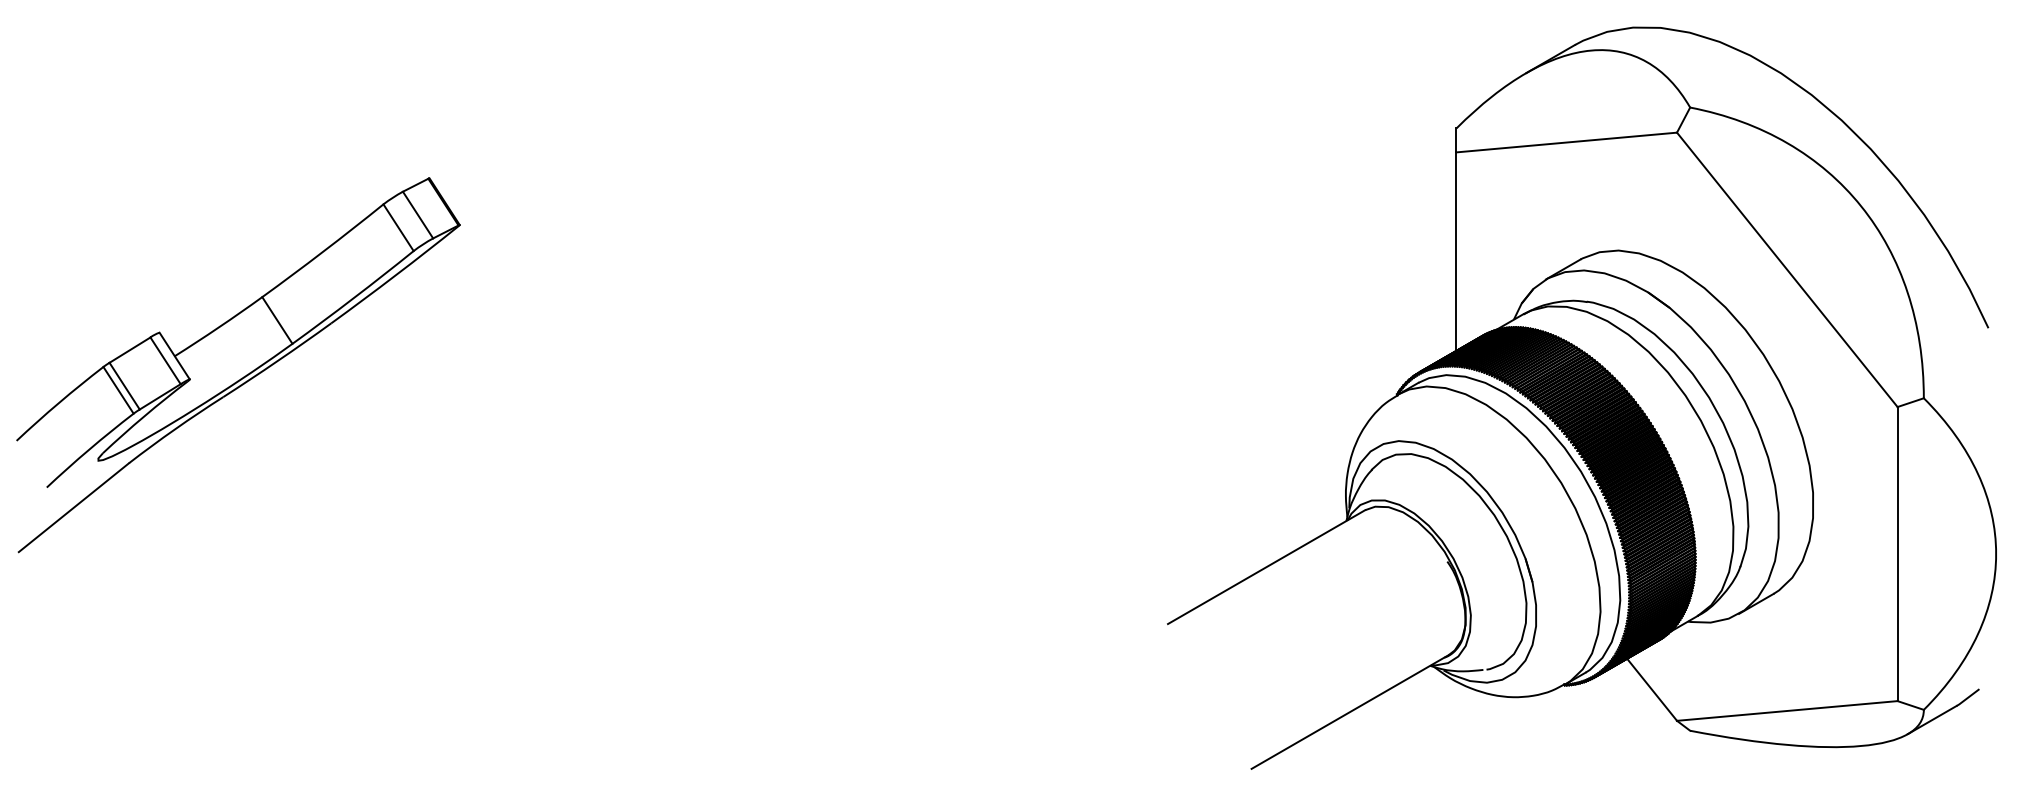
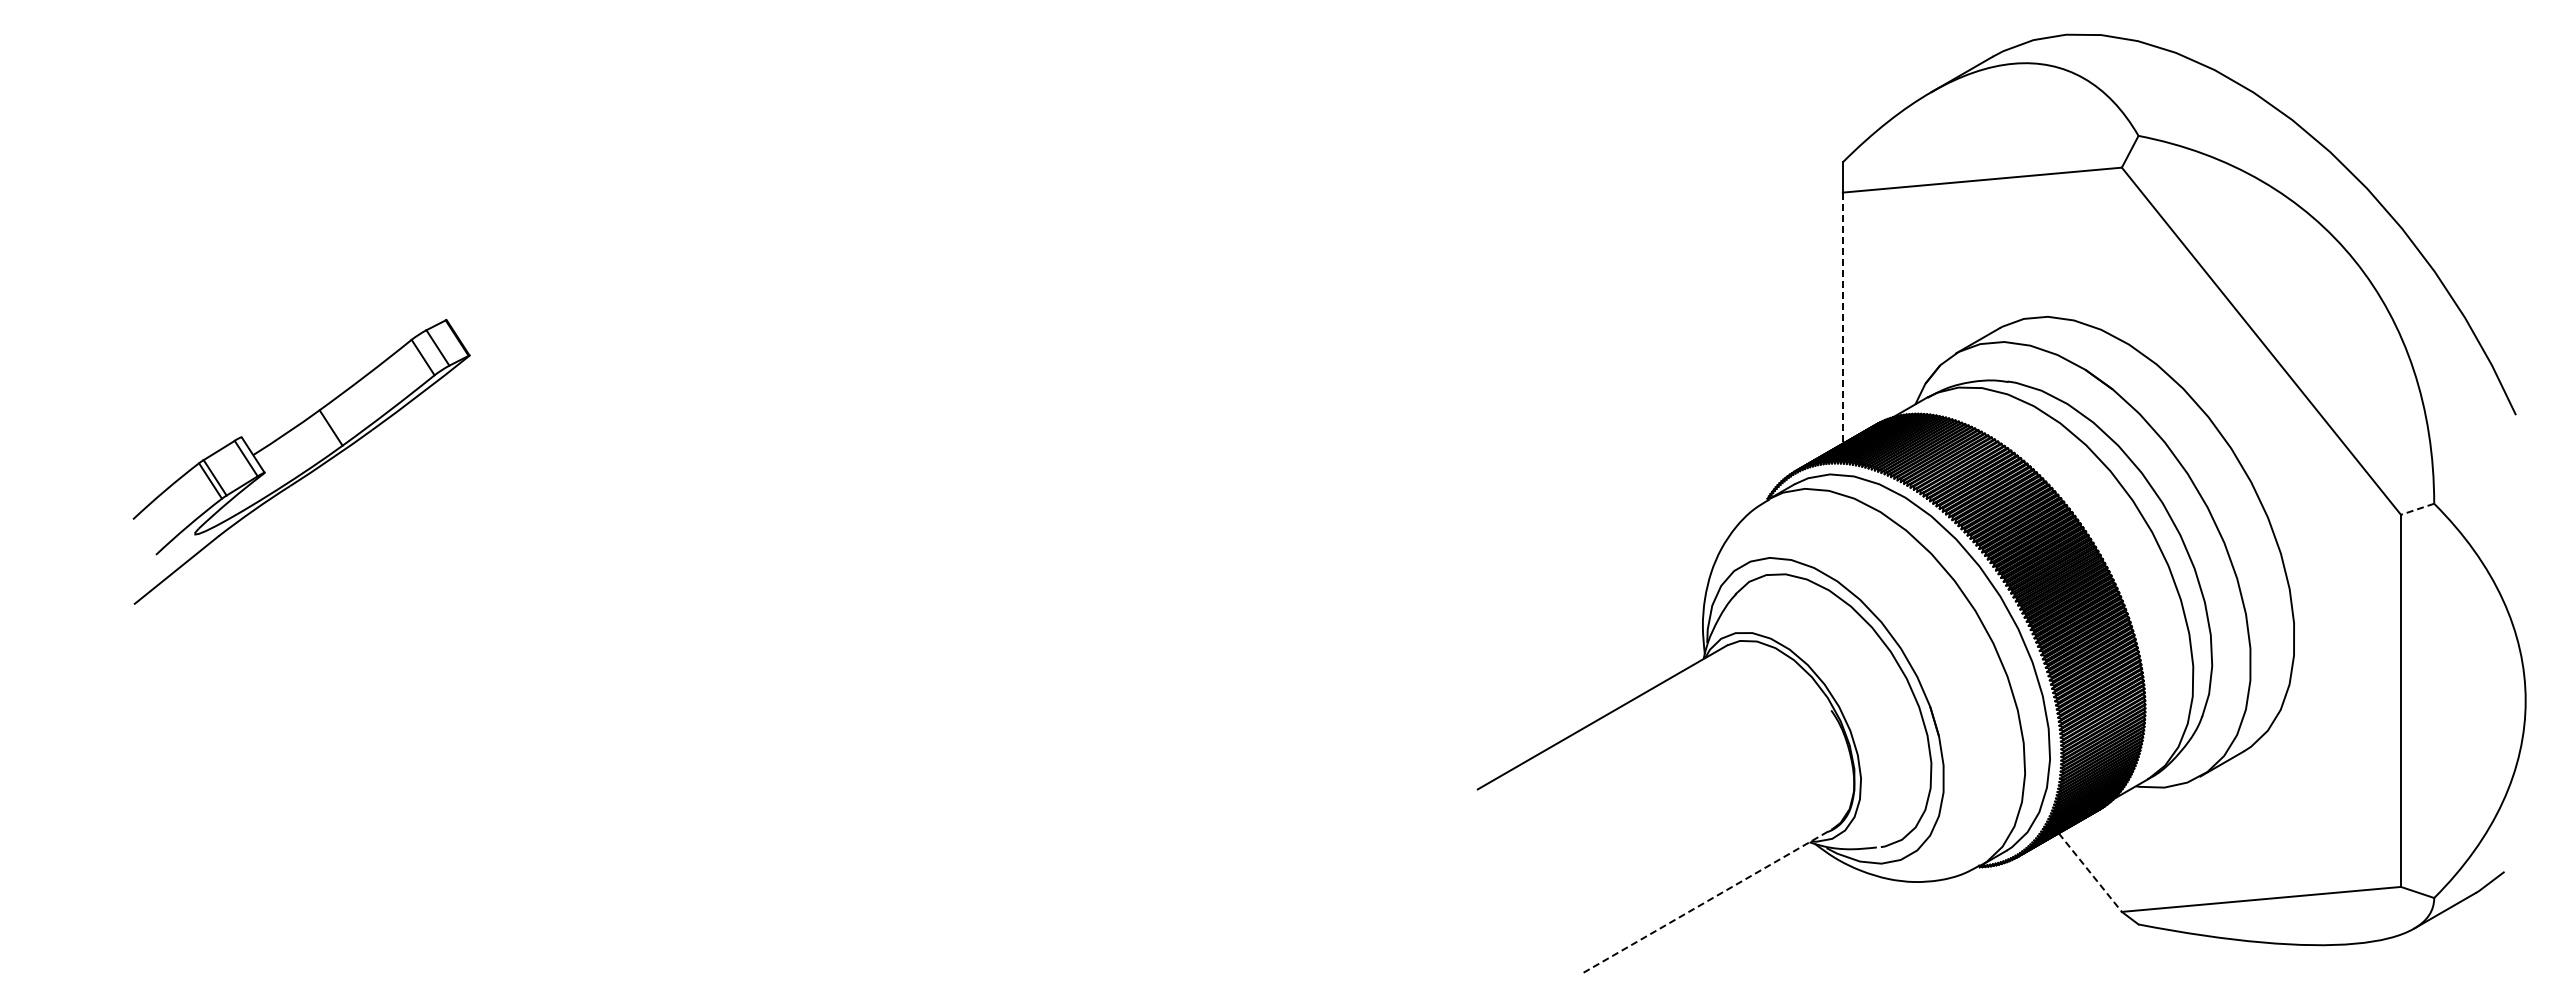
line: (1456, 251) -> (1842, 318), solid -> dashed
part: (238, 364) -> (301, 461), size x0.6
line: (1910, 402) -> (2417, 509), solid -> dashed
line: (1652, 690) -> (2090, 873), solid -> dashed
line: (1350, 711) -> (1708, 900), solid -> dashed

